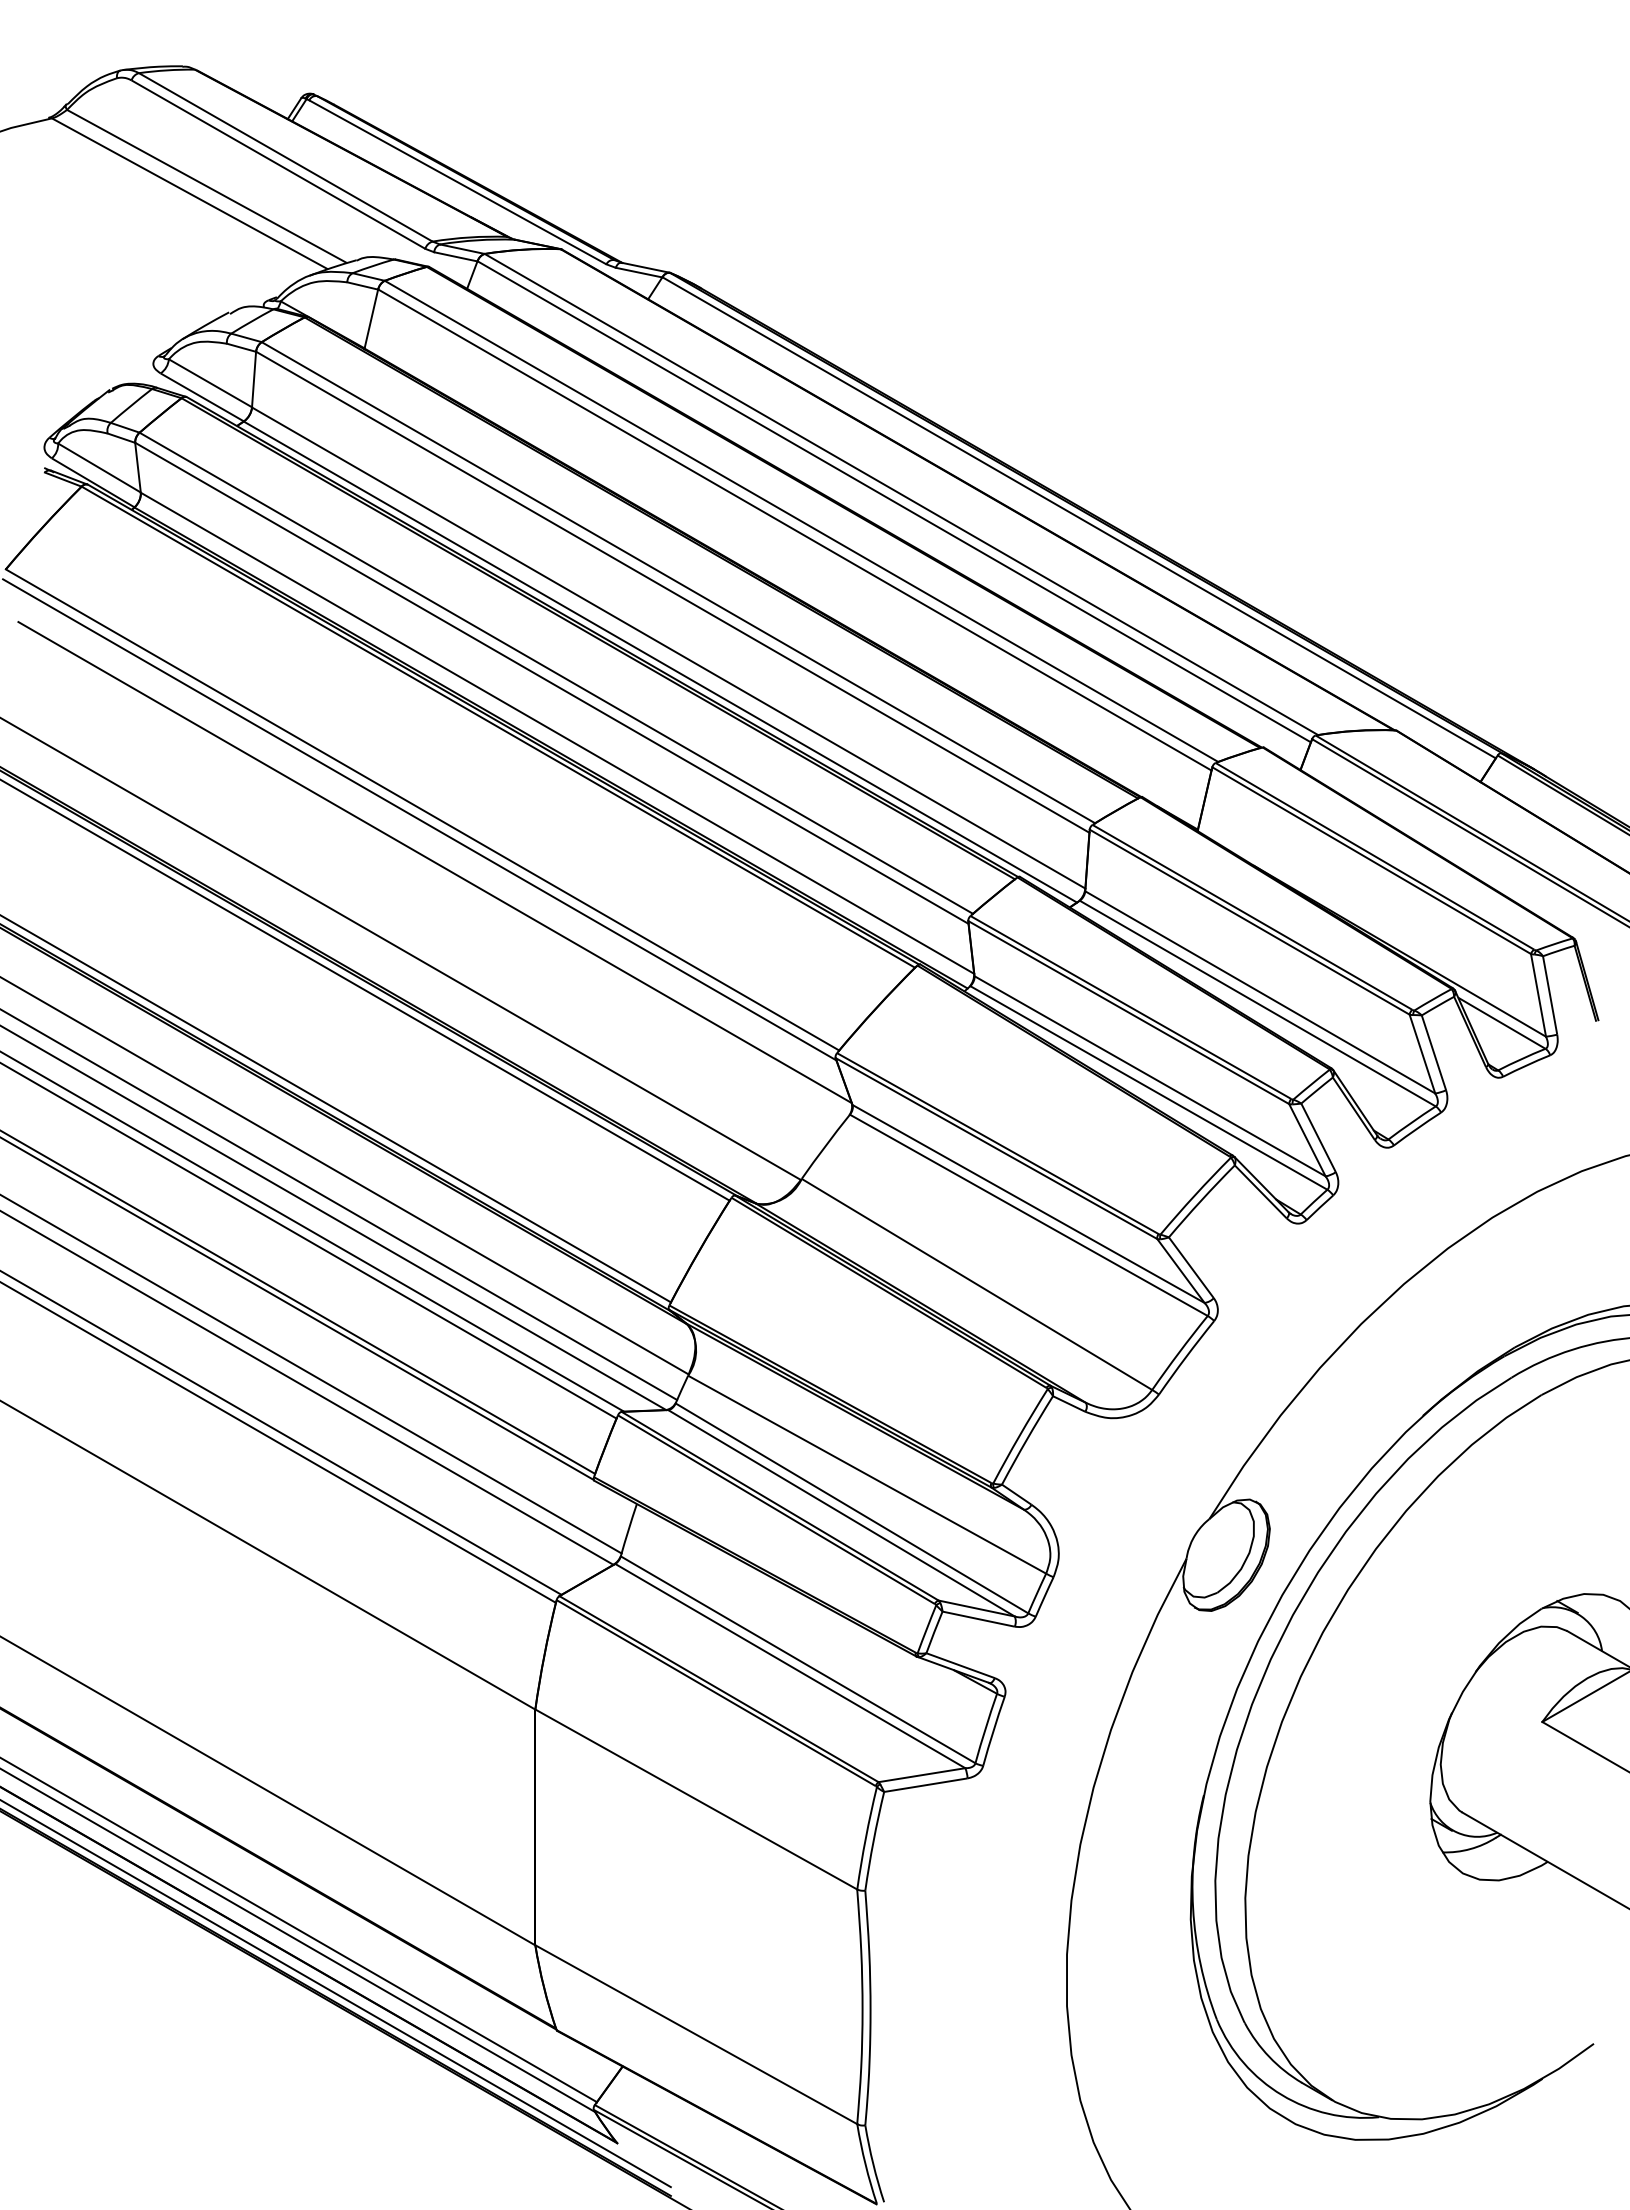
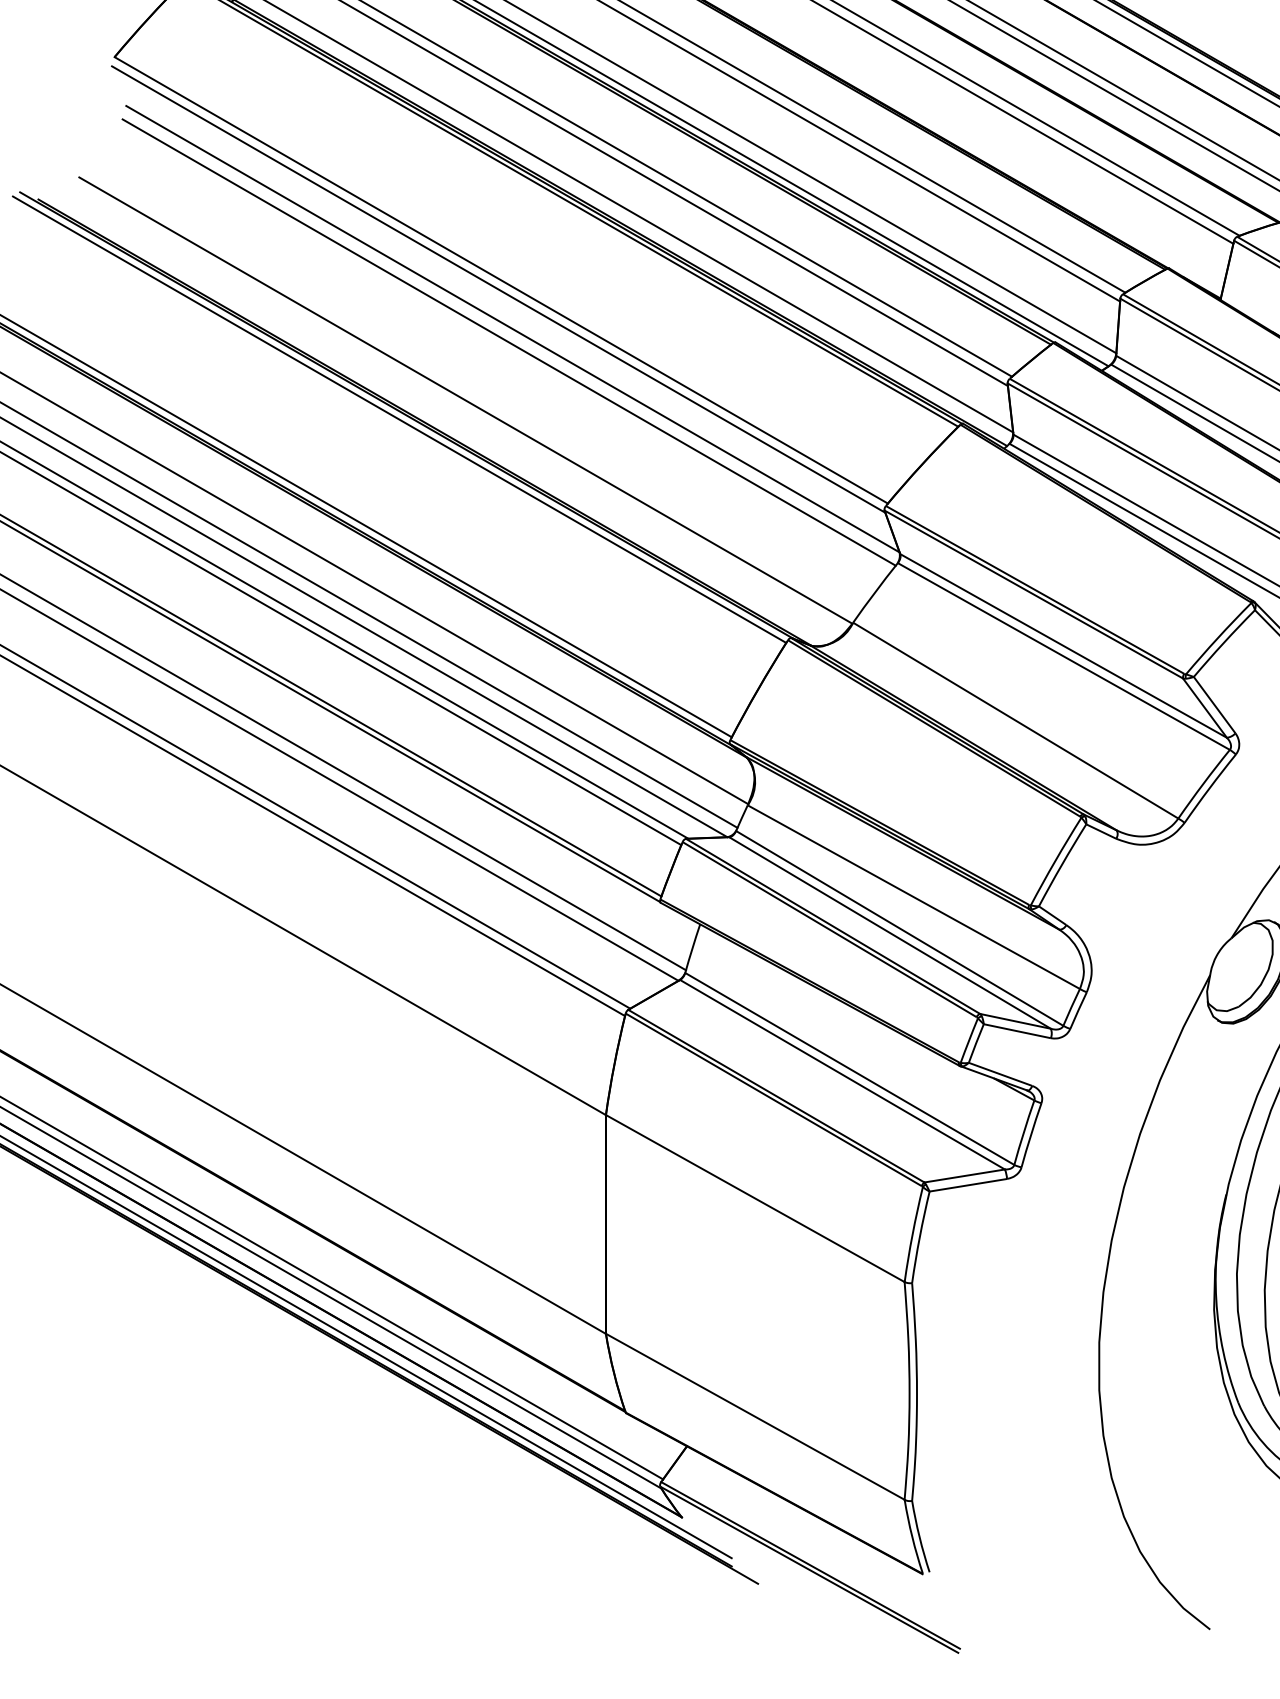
line: (430, 876) -> (508, 342), added

